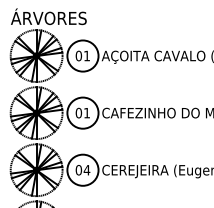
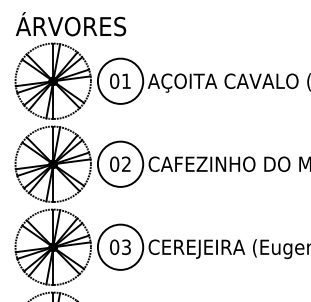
text: (86, 112) -> (125, 163), 01 -> 02
text: (86, 169) -> (125, 246), 04 -> 03

